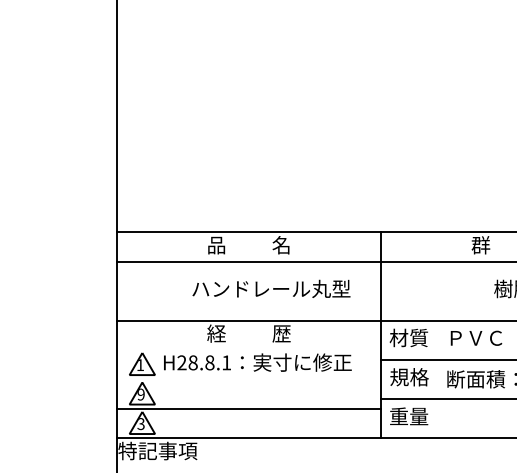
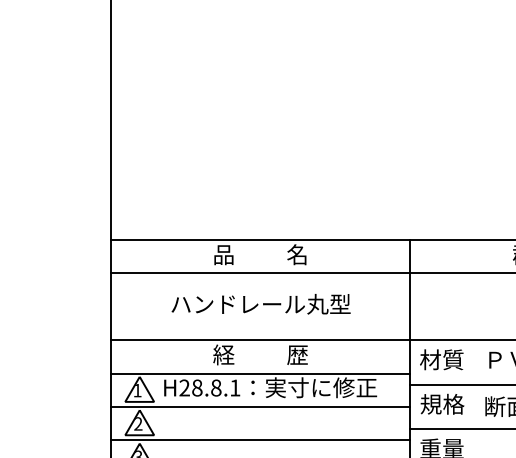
text: (271, 288) -> (261, 303), moved
line: (248, 350) -> (260, 374), added
line: (248, 379) -> (260, 406), added
text: (140, 395) -> (137, 425), 9 -> 2

